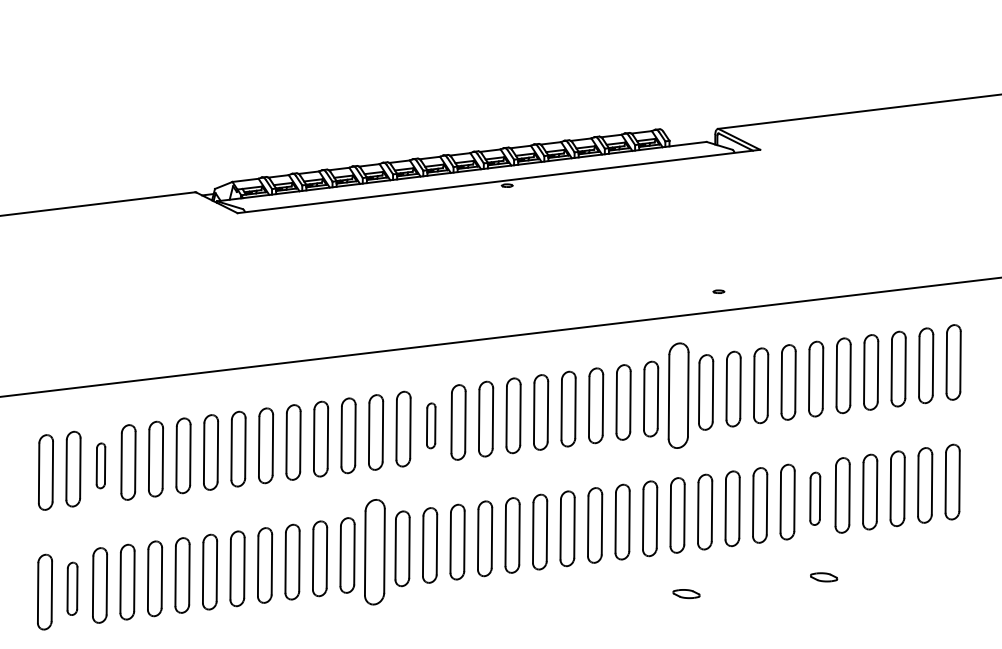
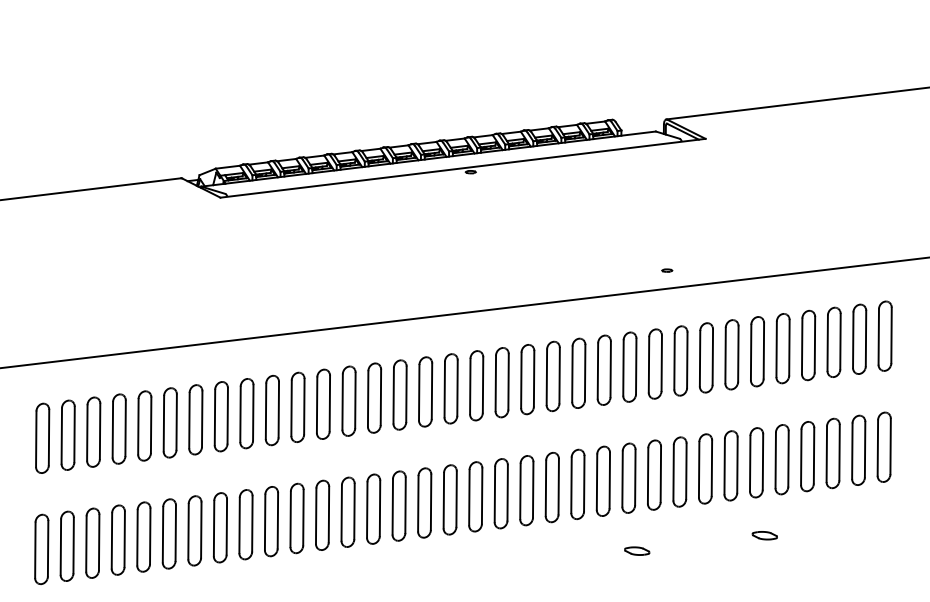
part: (678, 395) -> (629, 366), size x0.71
part: (431, 425) -> (400, 394), size x1.67
part: (100, 465) -> (93, 431), size x1.67
part: (815, 498) -> (756, 462), size x1.43
part: (375, 551) -> (348, 511), size x0.71
part: (72, 588) -> (67, 546), size x1.43

